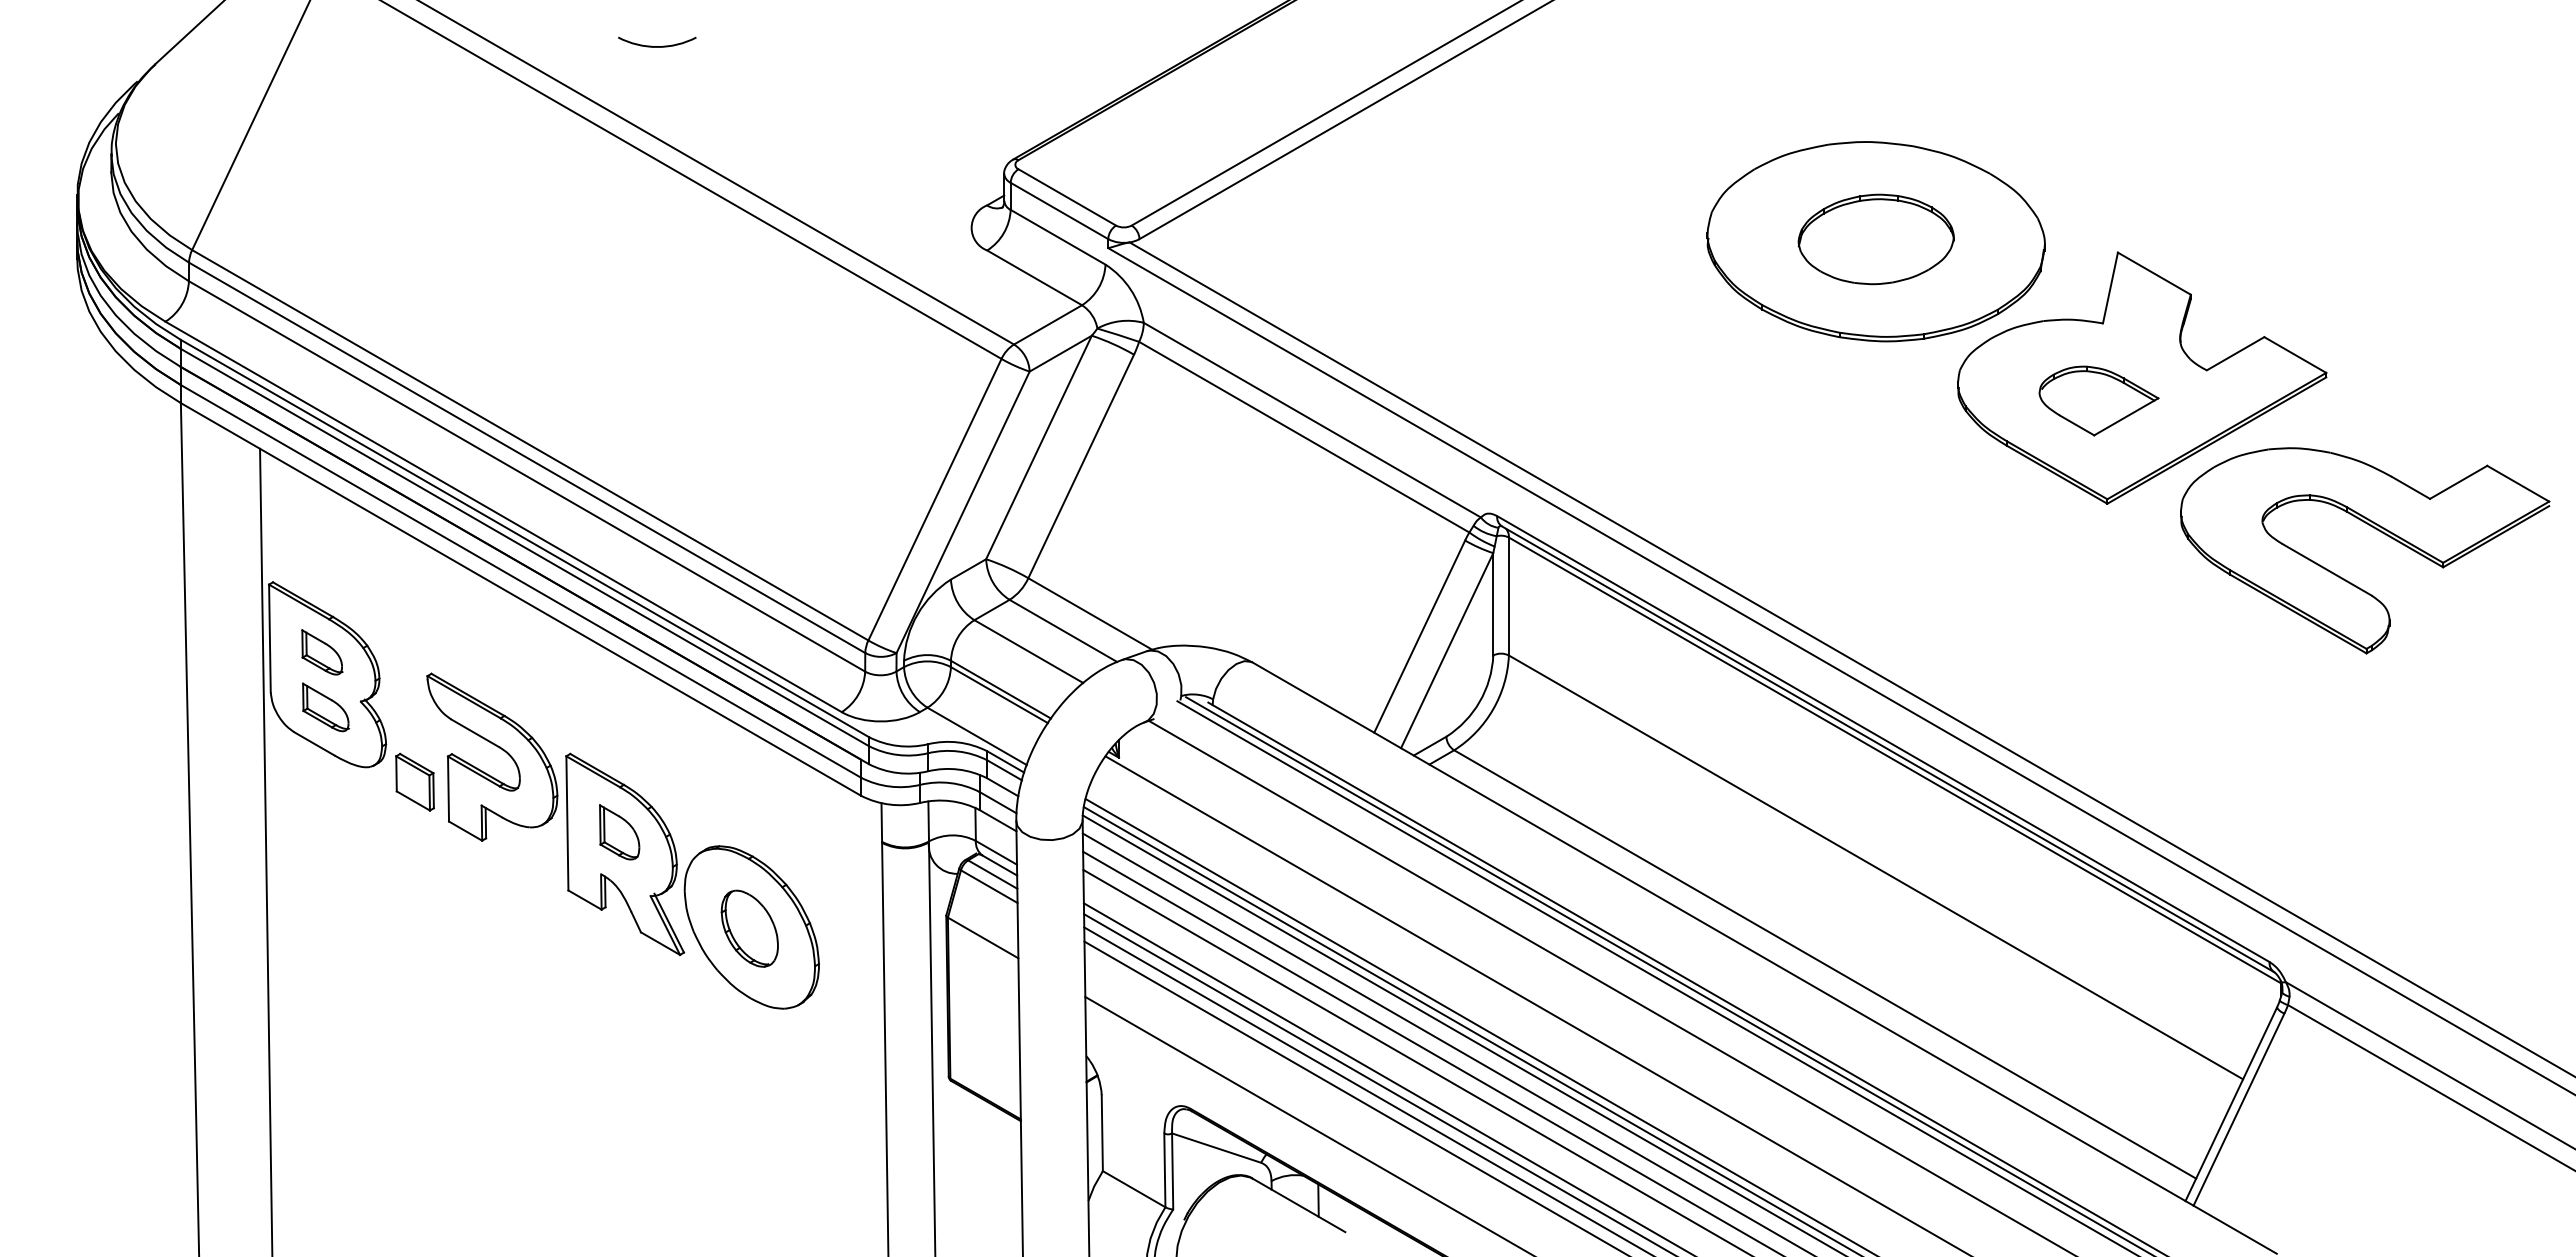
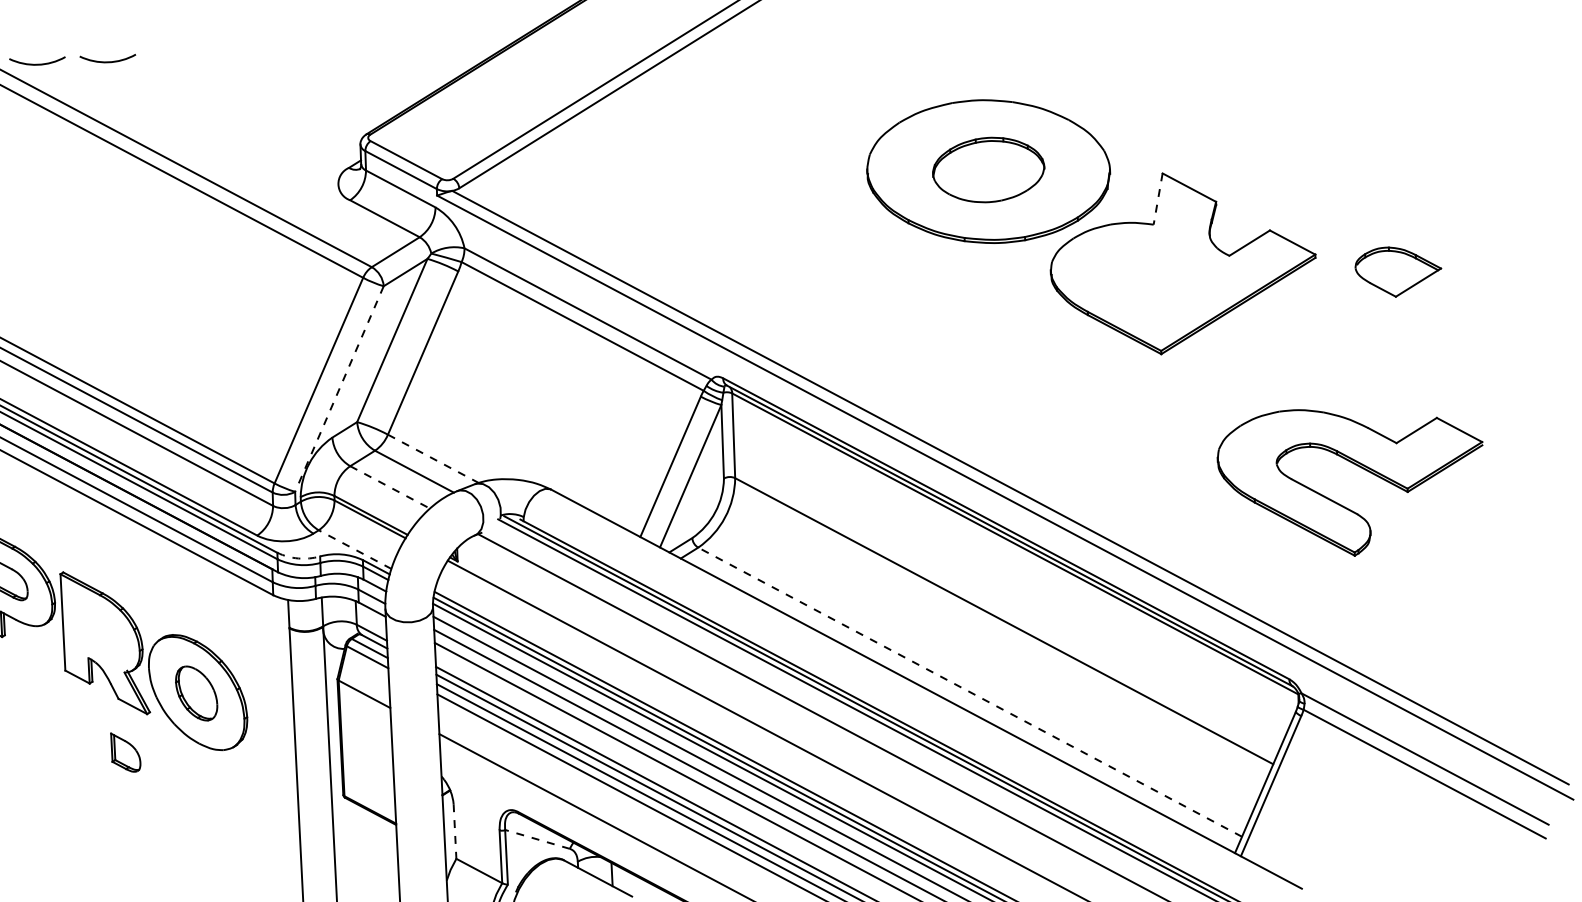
arc: (559, 46) -> (37, 64), added
line: (2110, 288) -> (1158, 199), solid -> dashed
part: (2098, 400) -> (1398, 271), moved
line: (963, 512) -> (339, 389), solid -> dashed
part: (2375, 529) -> (1358, 466), moved
line: (1090, 614) -> (433, 459), solid -> dashed
line: (1028, 651) -> (389, 487), solid -> dashed
line: (976, 736) -> (354, 549), solid -> dashed
arc: (897, 745) -> (298, 558), solid -> dashed
part: (619, 832) -> (125, 752), moved
line: (1824, 964) -> (969, 692), solid -> dashed
line: (1102, 1133) -> (455, 831), solid -> dashed
line: (1216, 1148) -> (537, 839), solid -> dashed

